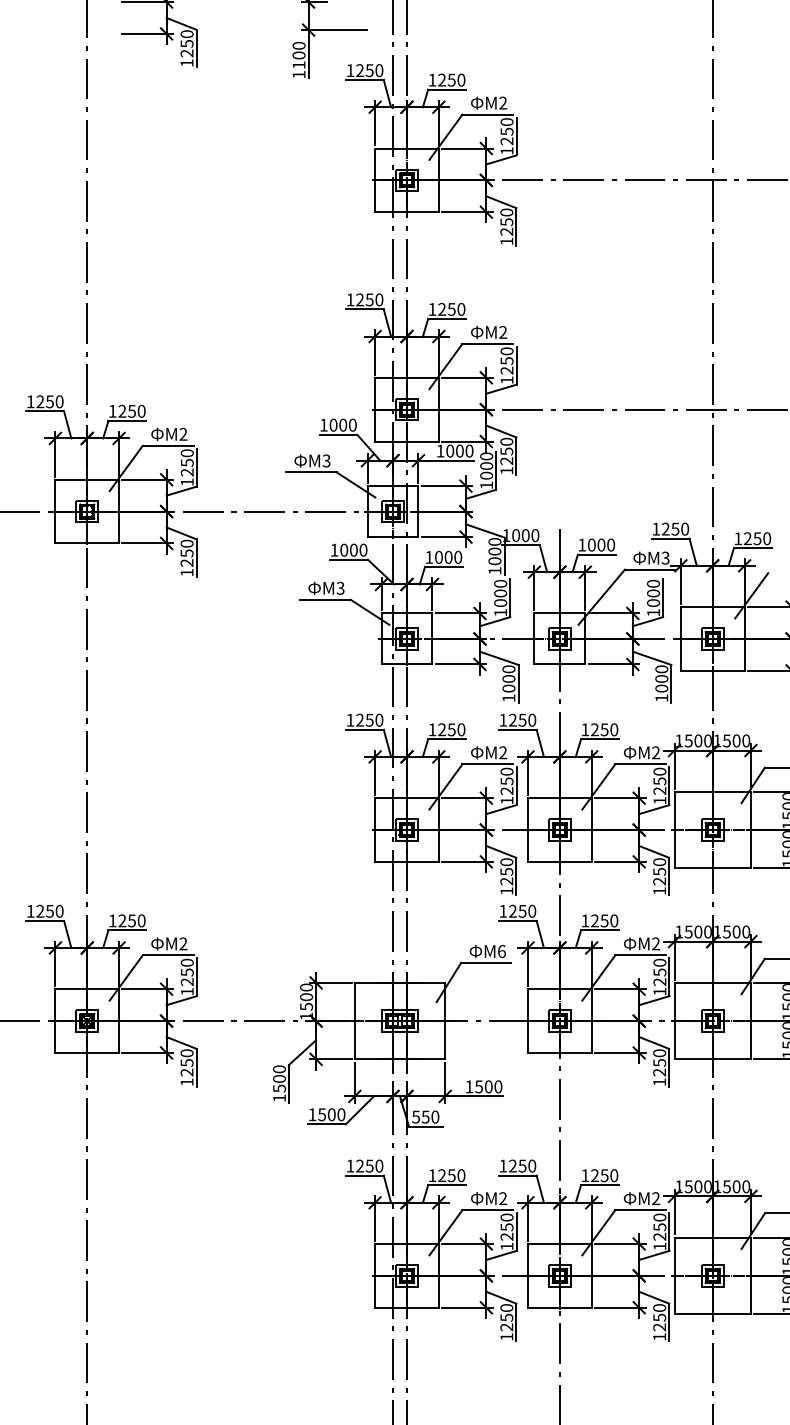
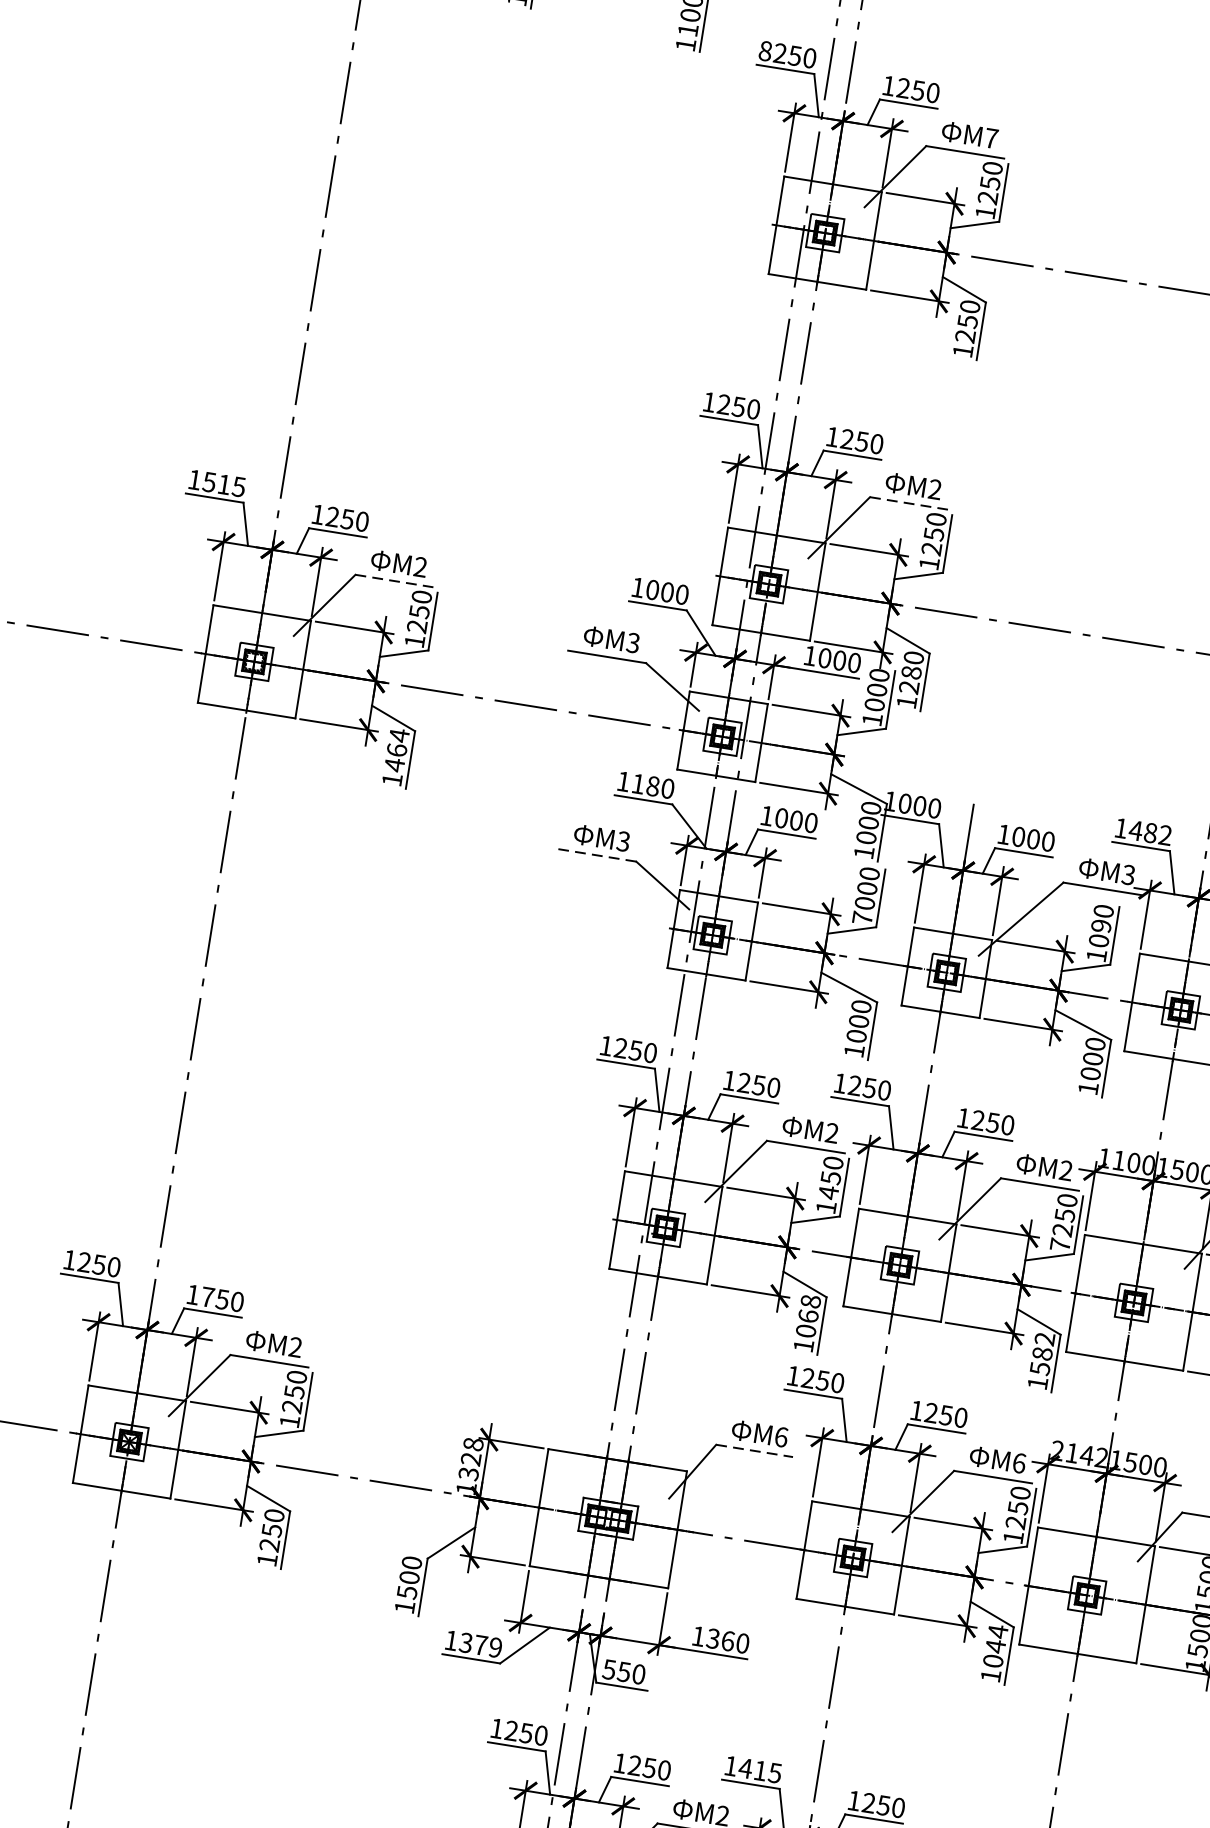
text: (350, 70) -> (765, 51), 1250 -> 8250
text: (503, 102) -> (992, 137), 2 -> 7
line: (488, 343) -> (910, 502), solid -> dashed
text: (49, 401) -> (223, 484), 1250 -> 1515
line: (168, 445) -> (395, 580), solid -> dashed
text: (506, 451) -> (911, 672), 1250 -> 1280
text: (675, 528) -> (1150, 832), 1250 -> 1482
text: (348, 549) -> (645, 783), 1000 -> 1180
text: (186, 553) -> (396, 750), 1250 -> 1464
text: (653, 593) -> (1101, 926), 1000 -> 1090
line: (324, 599) -> (596, 854), solid -> dashed
text: (500, 612) -> (862, 917), 1000 -> 7000
text: (688, 740) -> (1118, 1159), 1500 -> 1100
text: (506, 790) -> (827, 1191), 1250 -> 1450
text: (659, 800) -> (1059, 1244), 1250 -> 7250
text: (506, 871) -> (808, 1315), 1250 -> 1068
text: (659, 871) -> (1042, 1353), 1250 -> 1582
text: (122, 920) -> (208, 1296), 1250 -> 1750
text: (693, 931) -> (1079, 1453), 1500 -> 2142
text: (656, 943) -> (1020, 1462), 2 -> 6
line: (486, 963) -> (754, 1451), solid -> dashed
text: (306, 996) -> (471, 1458), 1500 -> 1328
text: (659, 1062) -> (995, 1645), 1250 -> 1044
text: (483, 1086) -> (720, 1639), 1500 -> 1360
text: (331, 1114) -> (480, 1644), 1500 -> 1379
text: (522, 1165) -> (760, 1769), 1250 -> 1415

